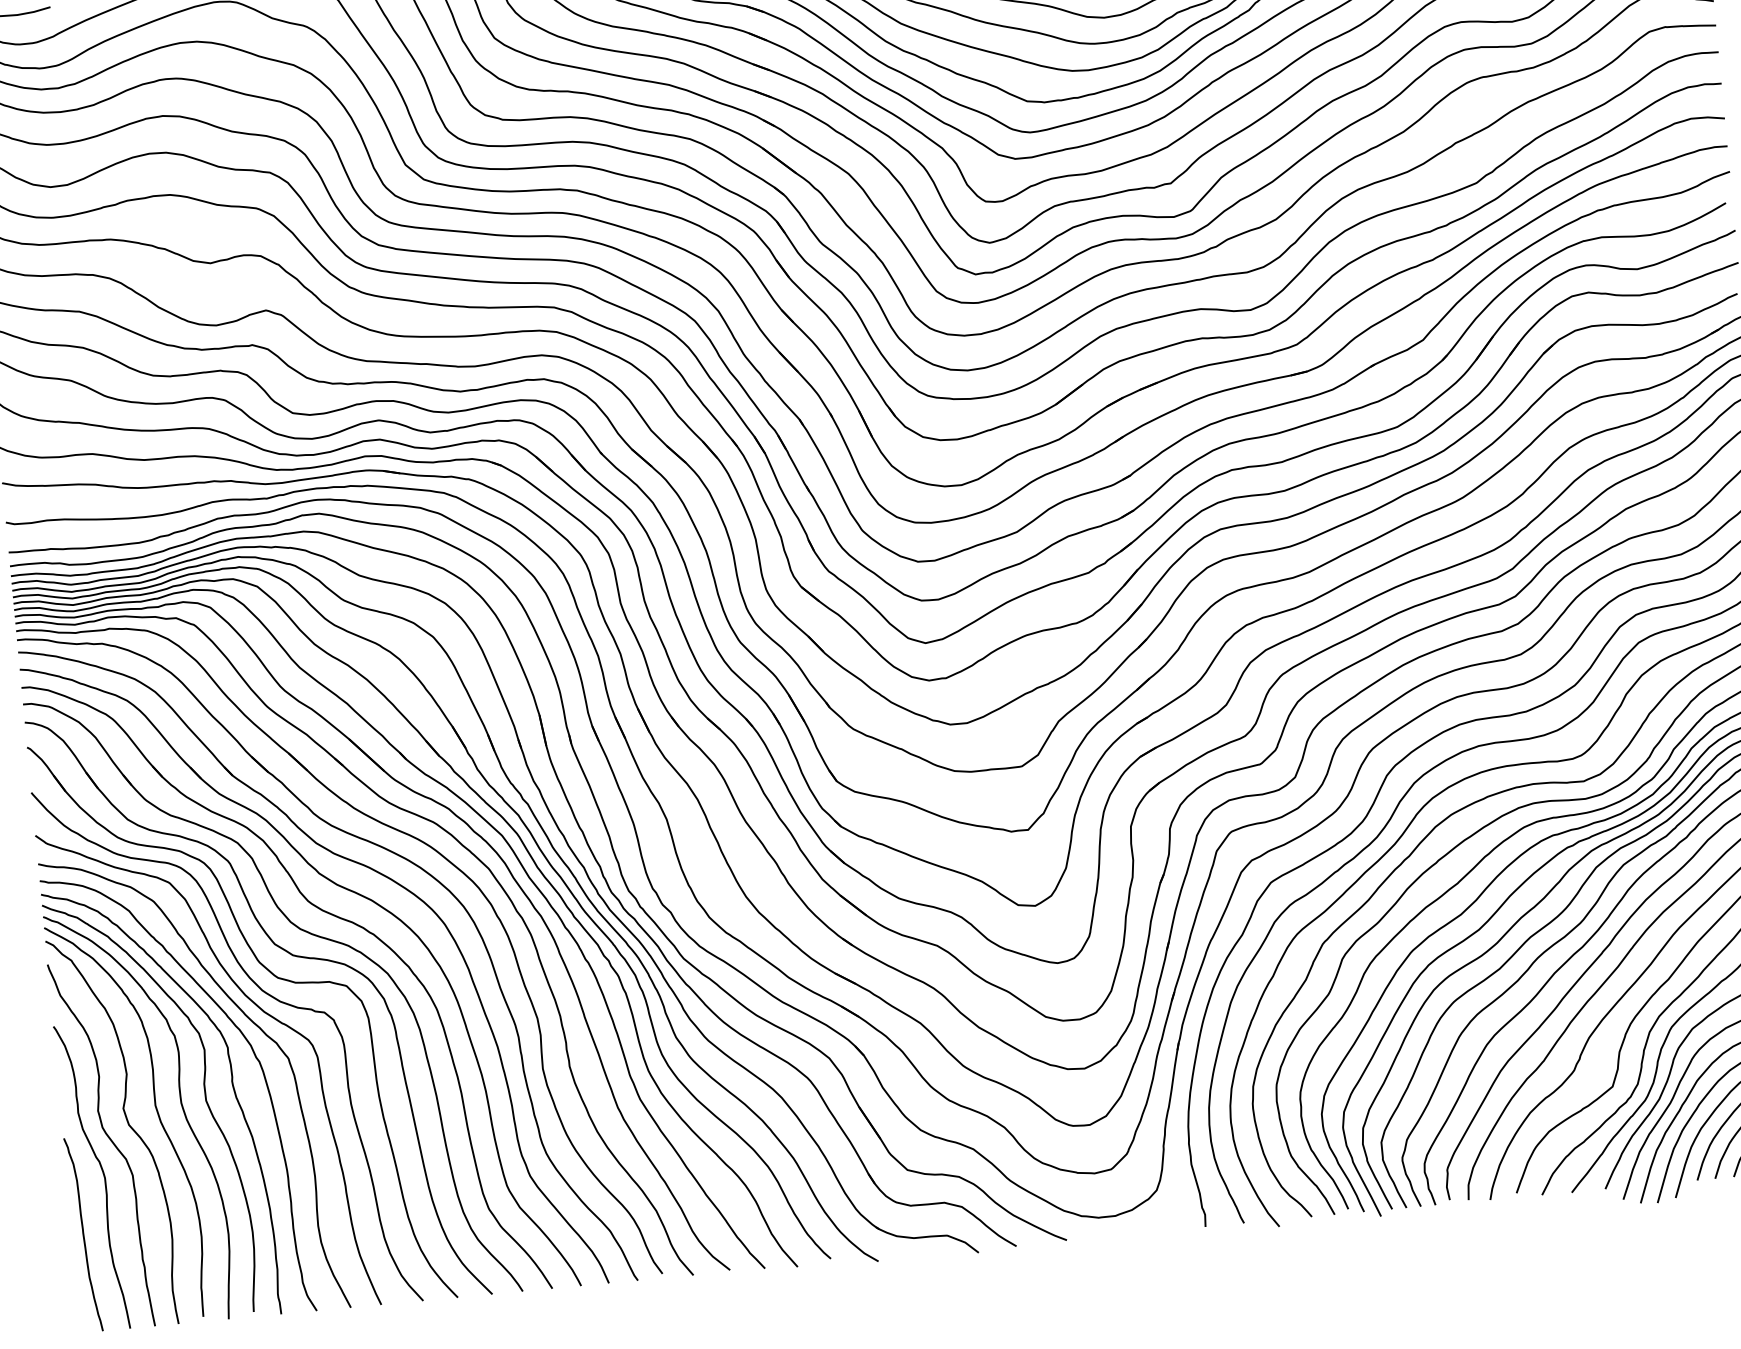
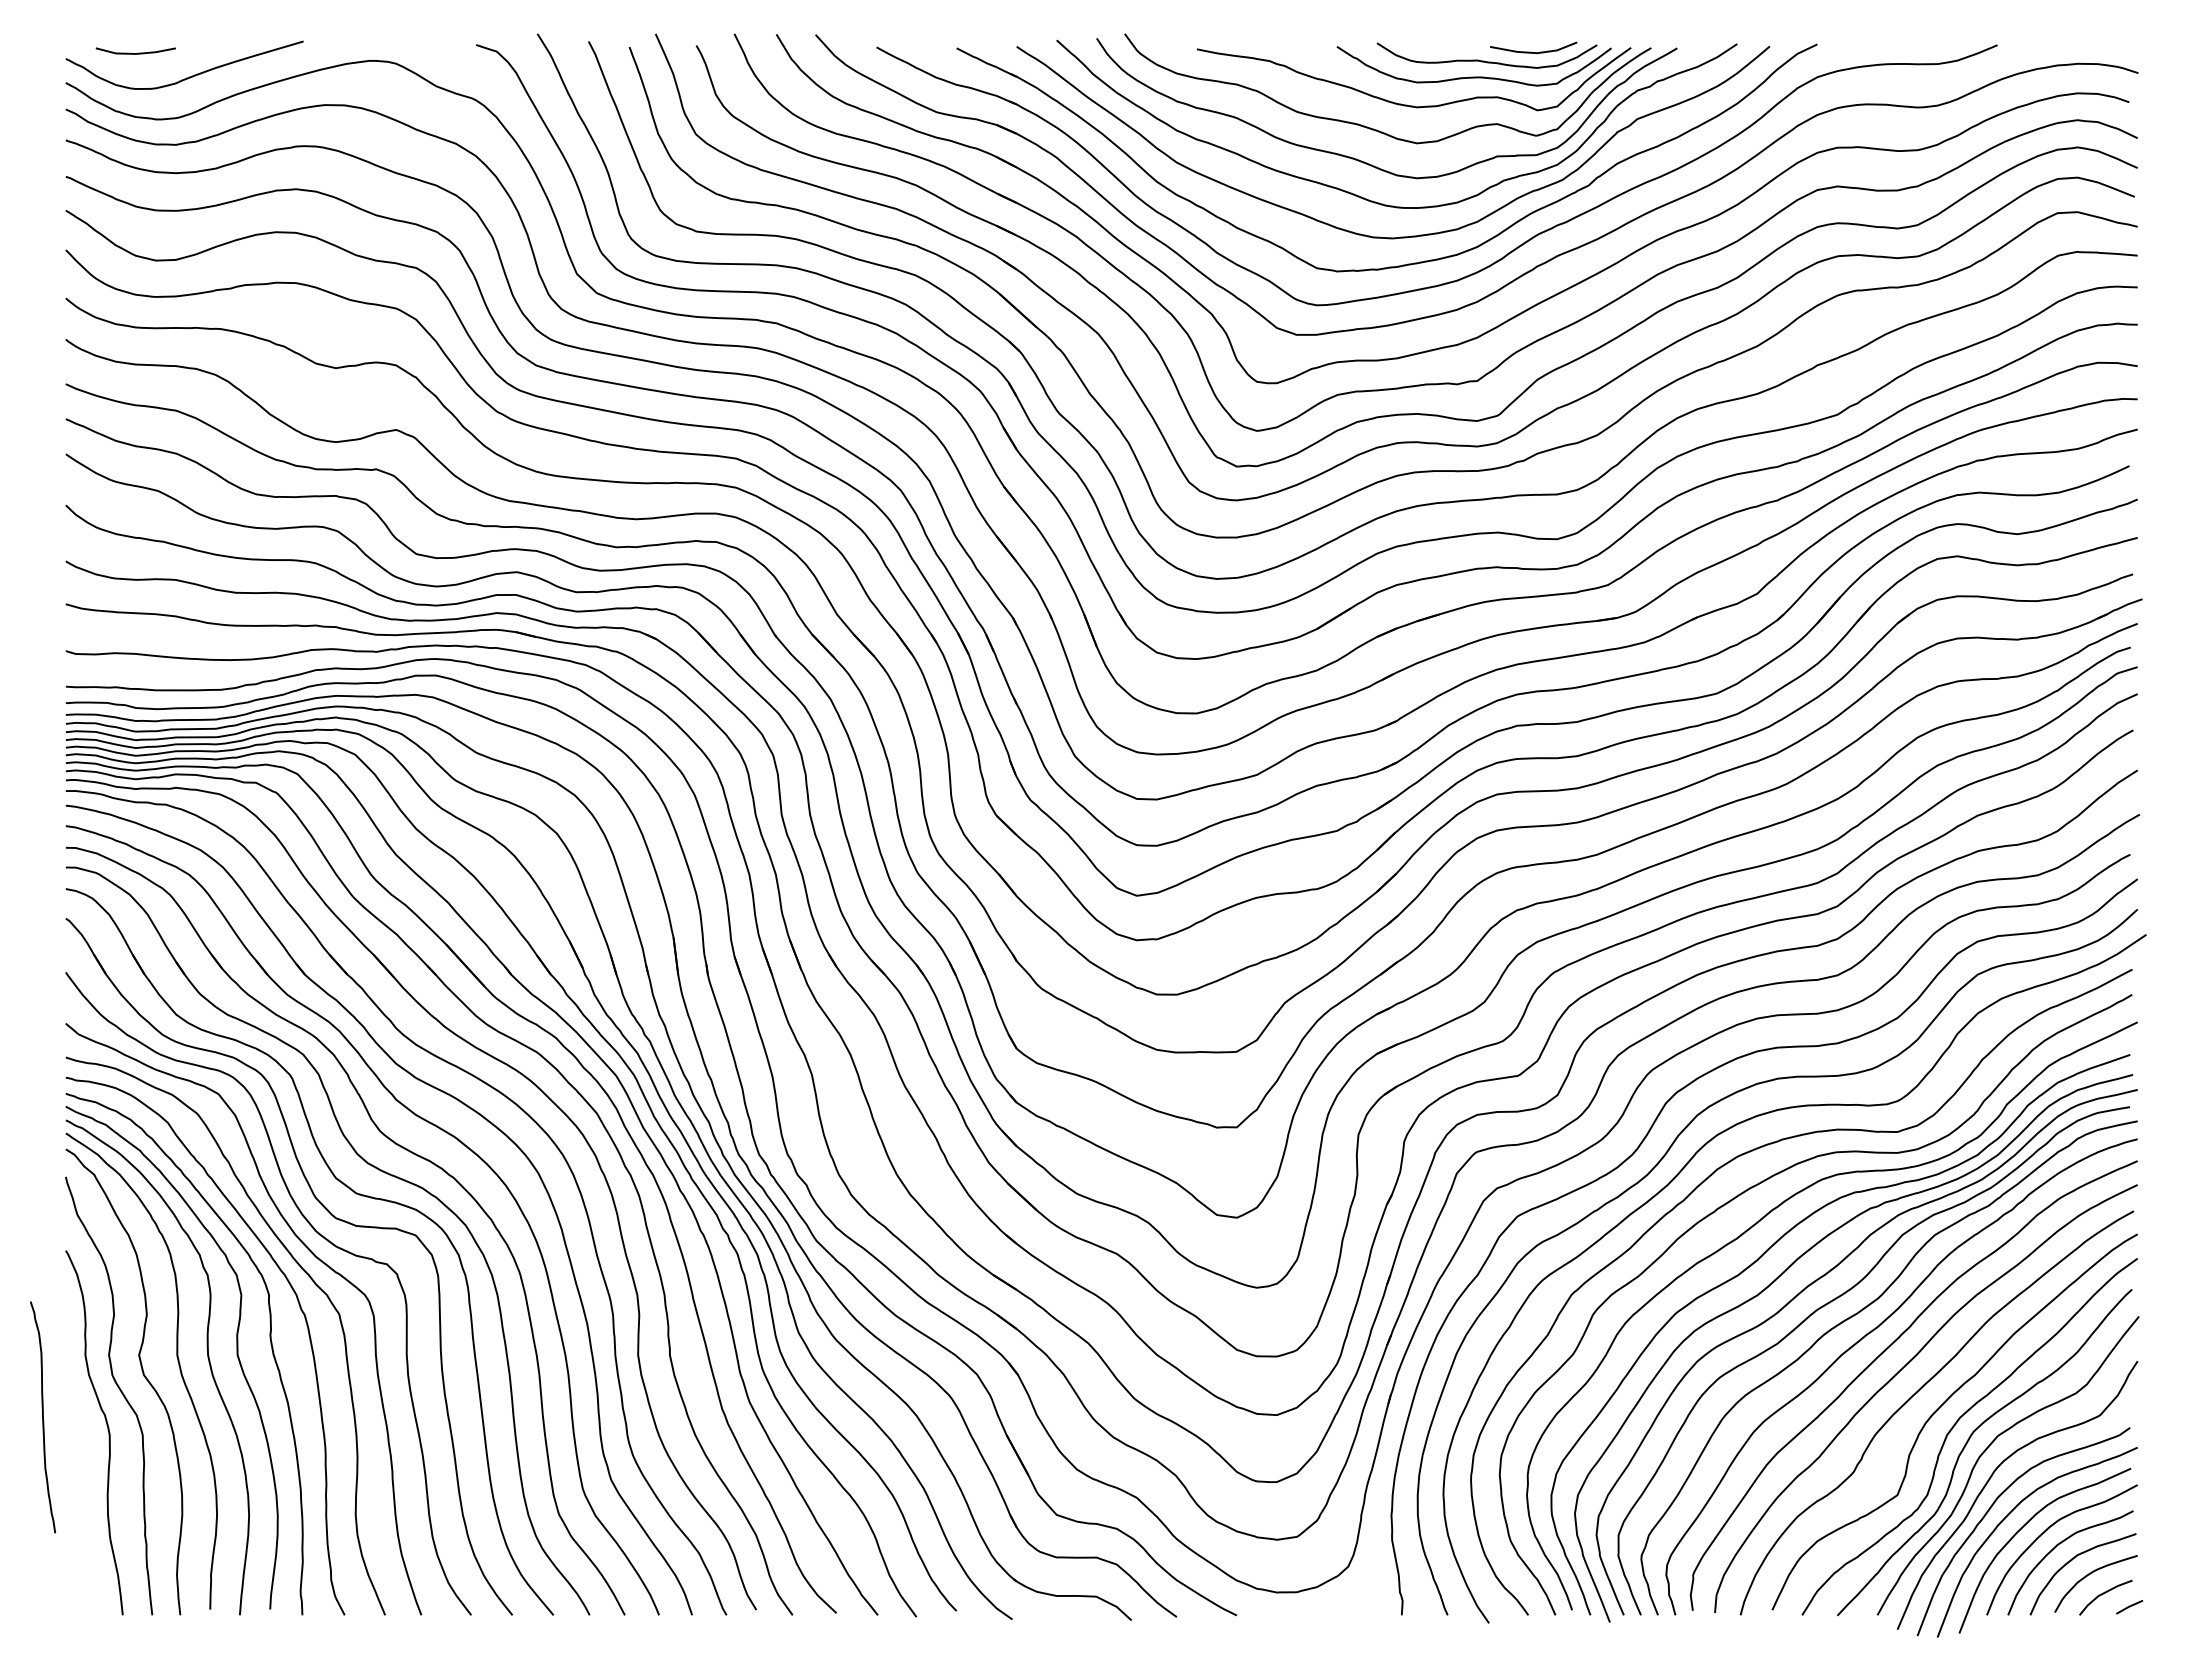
curve: (83, 1234) -> (43, 1417), moved

